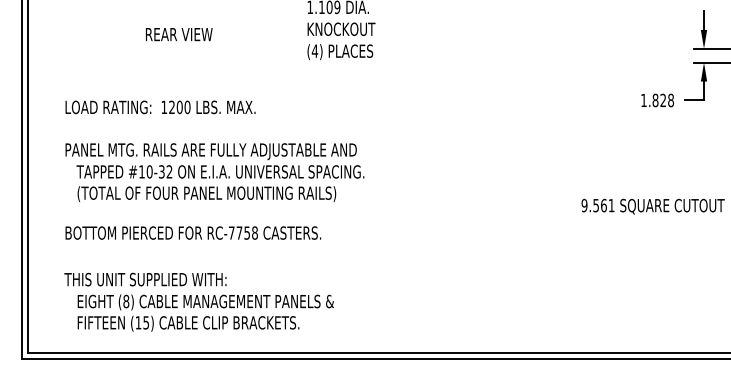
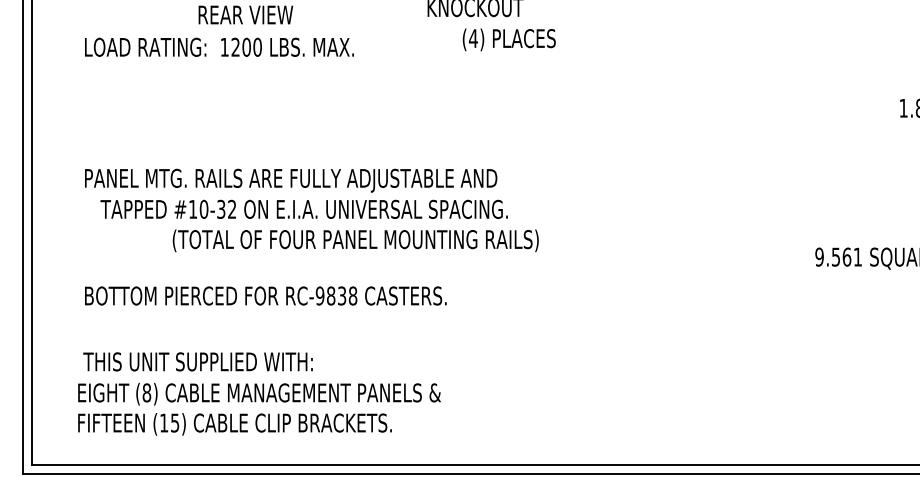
text: (340, 52) -> (509, 40), moved
text: (160, 107) -> (219, 47), moved
text: (206, 193) -> (355, 239), moved
text: (239, 232) -> (331, 295), RC-7758 -> RC-9838
text: (205, 312) -> (258, 408), moved

